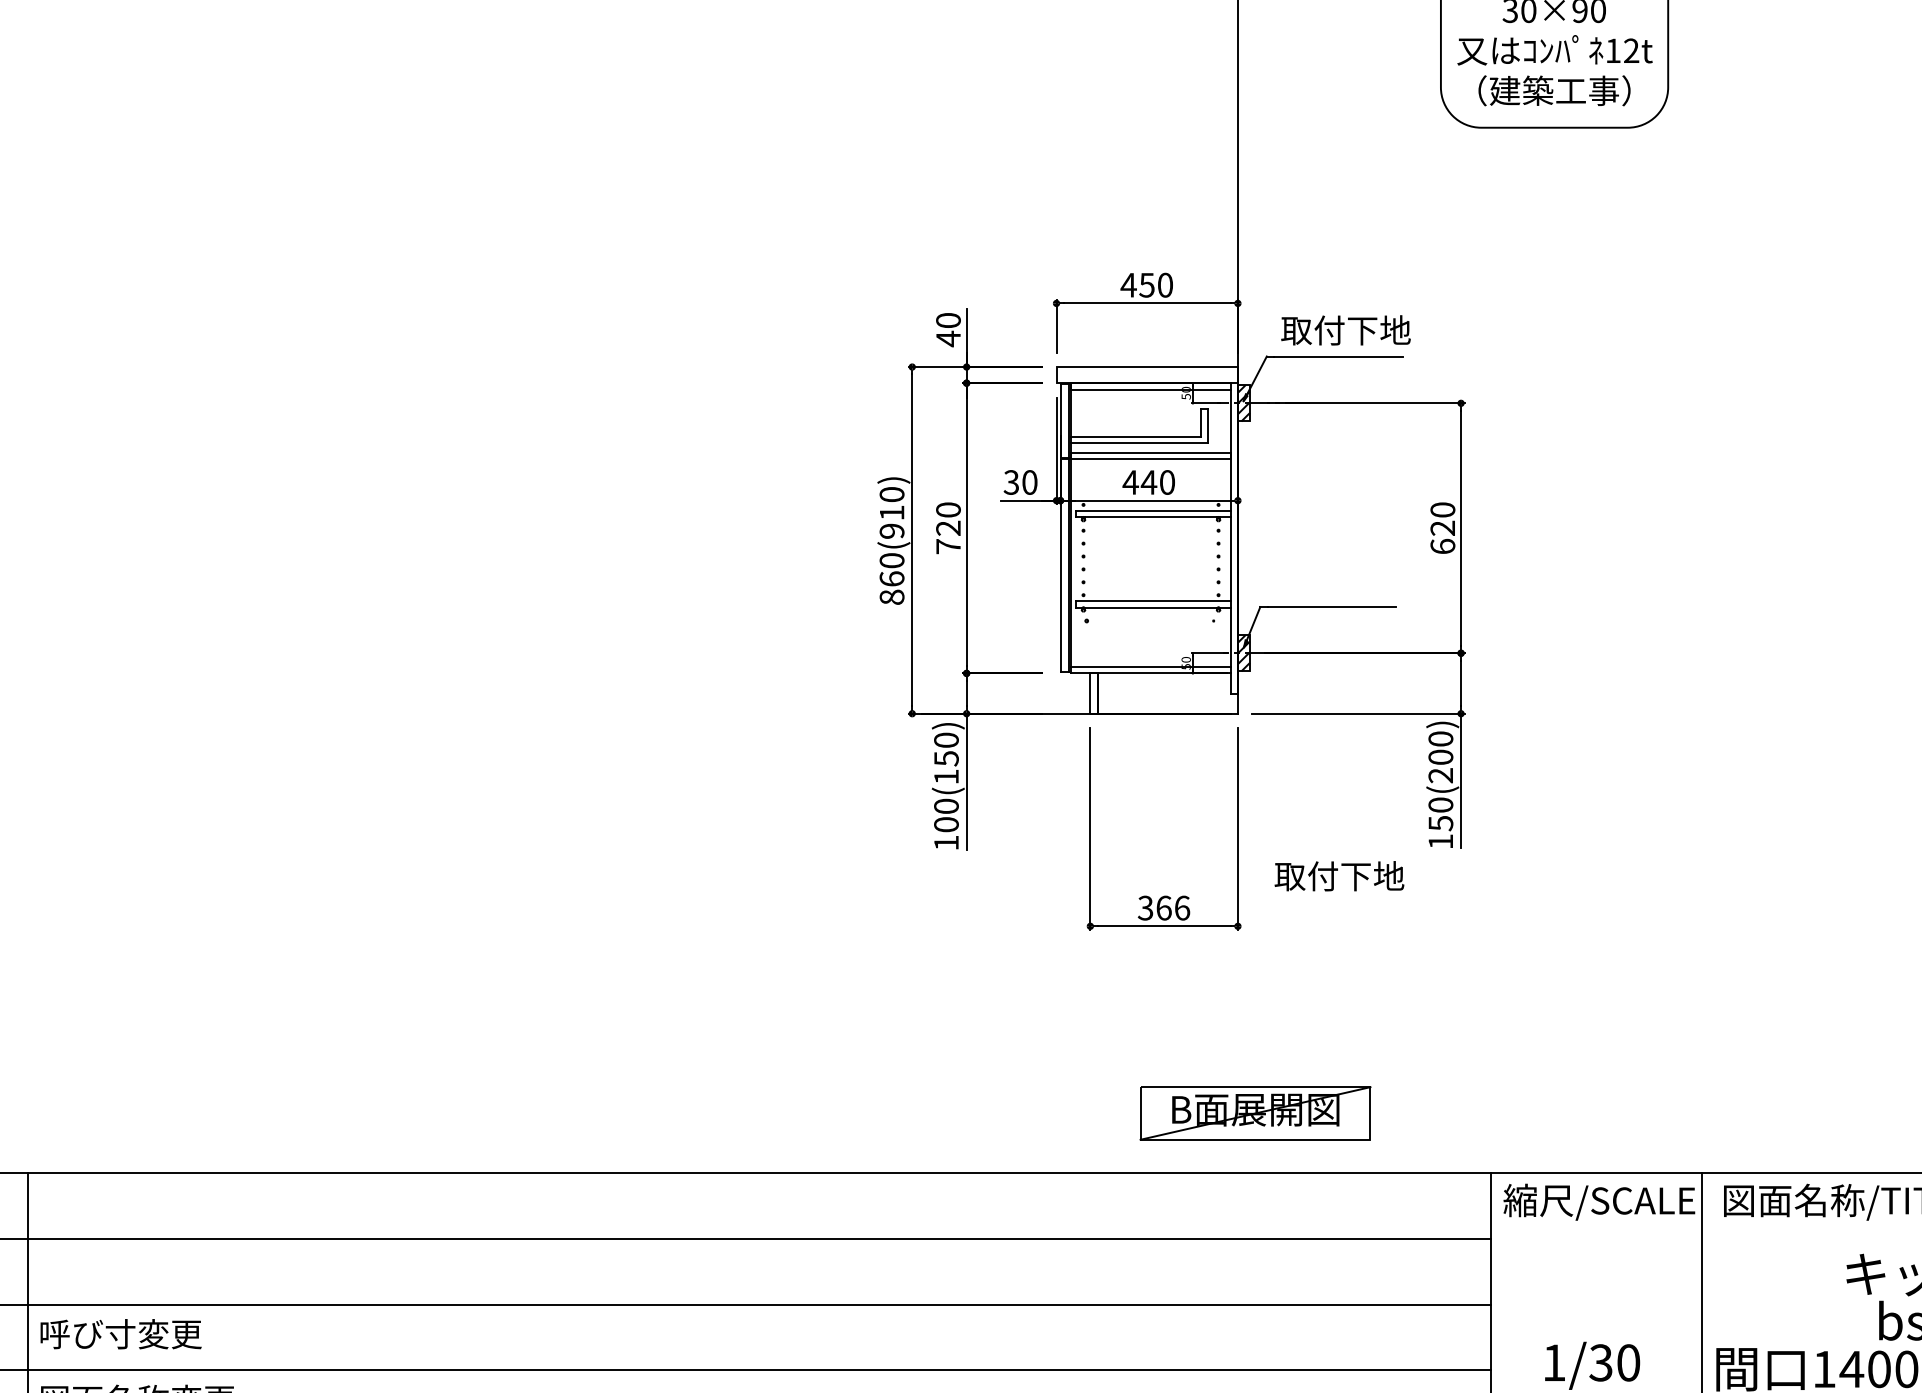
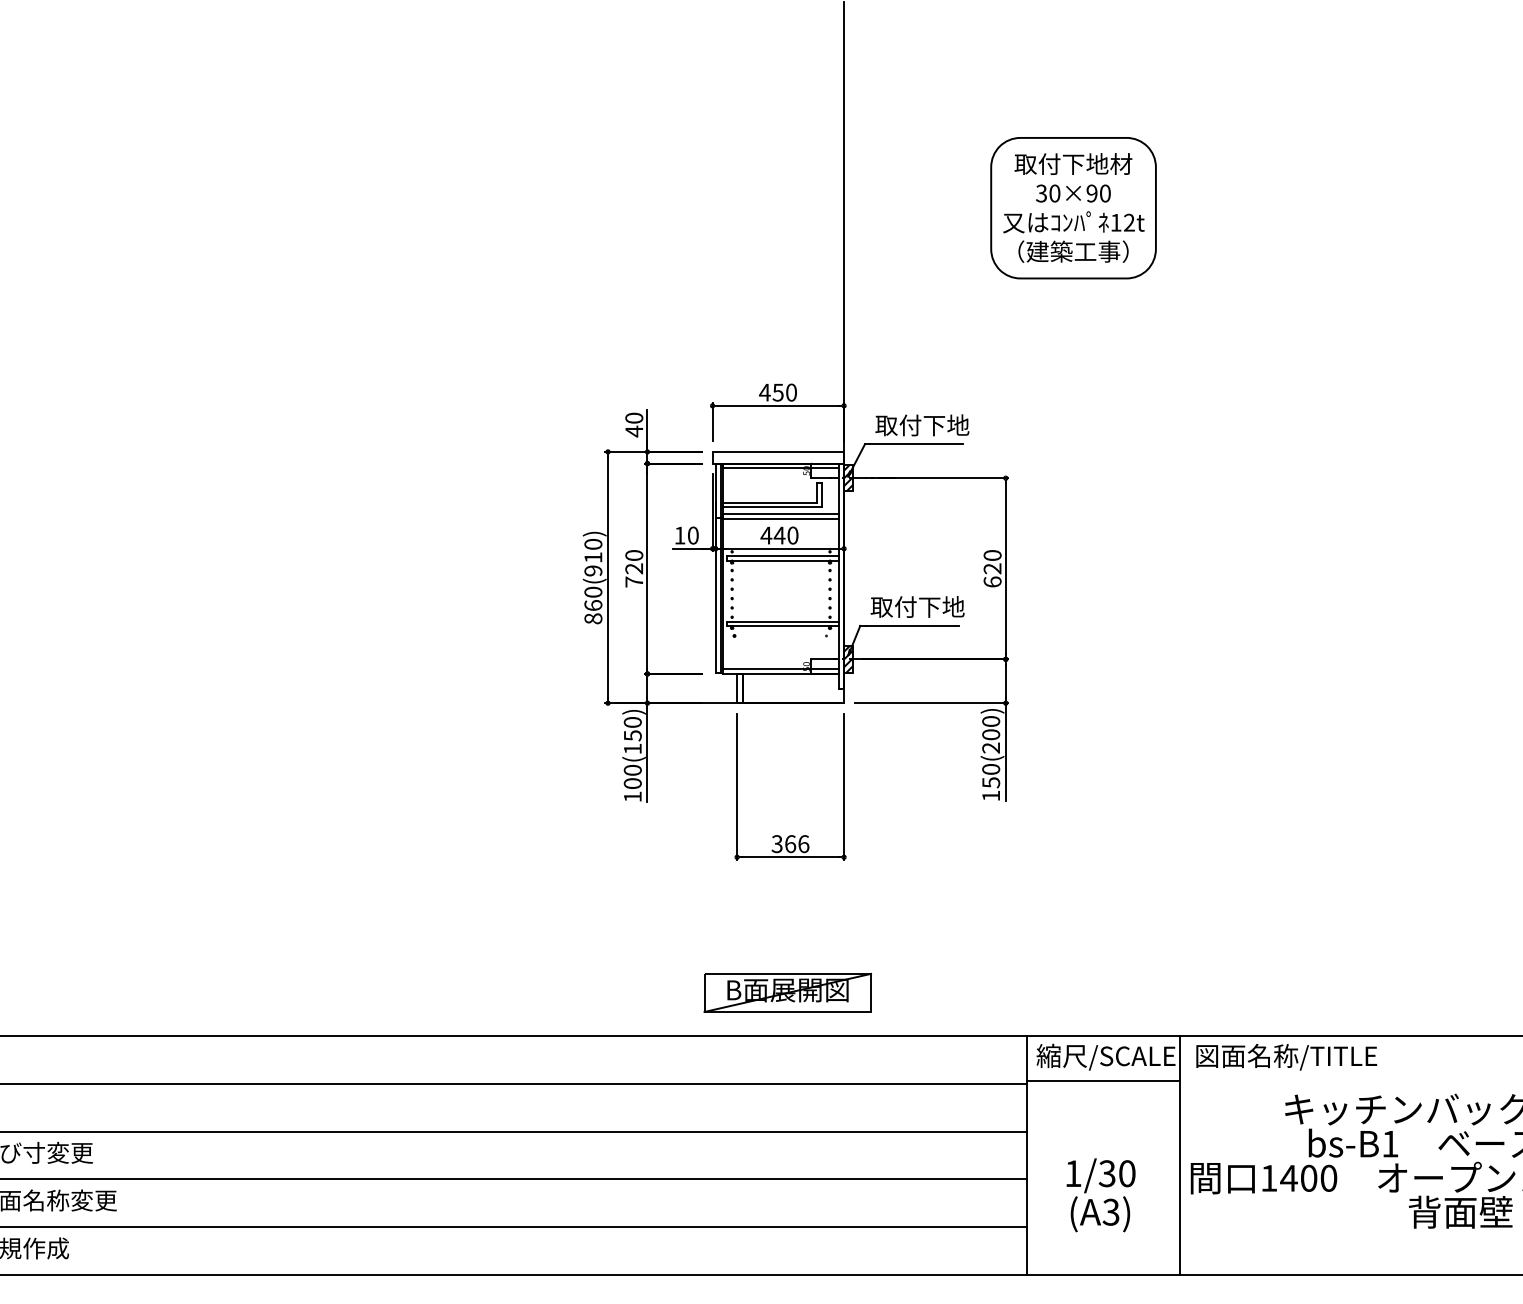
text: (1010, 482) -> (679, 535), 30 -> 10
text: (1339, 875) -> (917, 606), moved
part: (1255, 1112) -> (787, 992), moved
line: (1595, 1235) -> (1103, 1081), added

